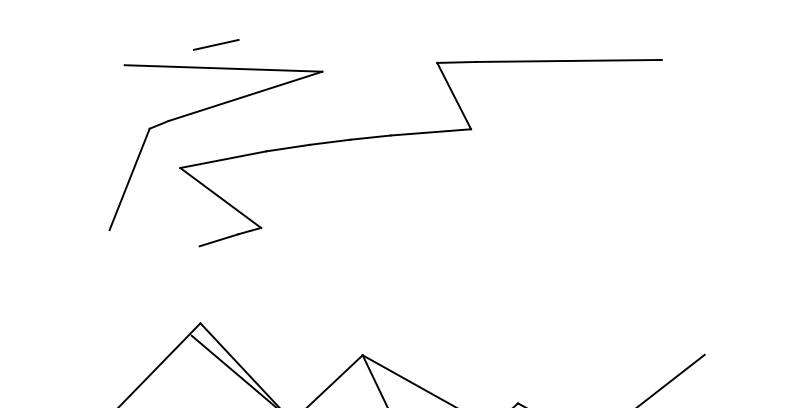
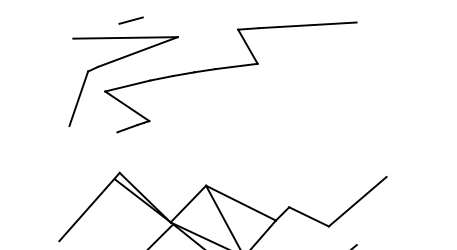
line: (215, 44) -> (130, 20), moved

